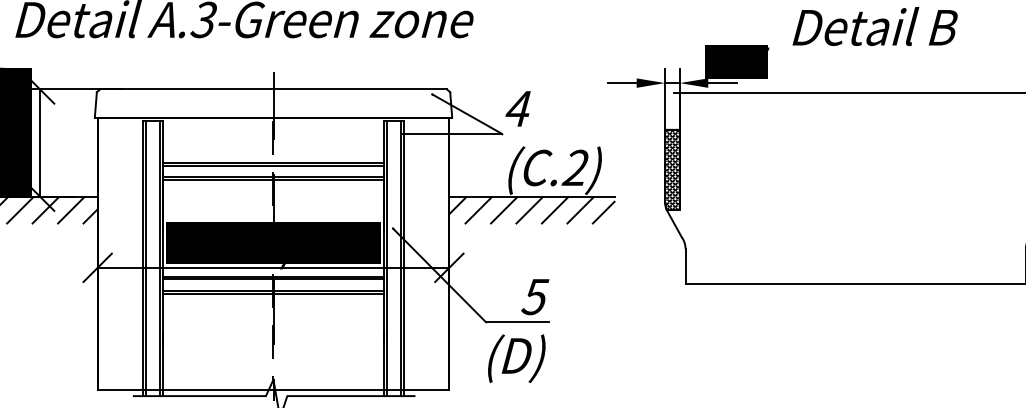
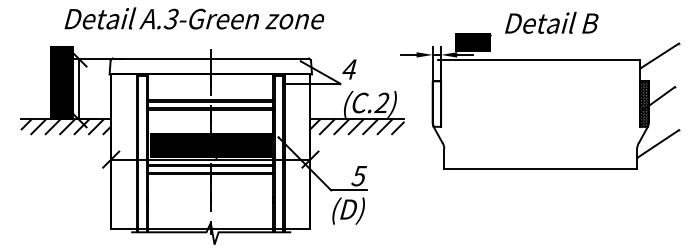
hatch: (671, 168) -> (436, 103), removed

